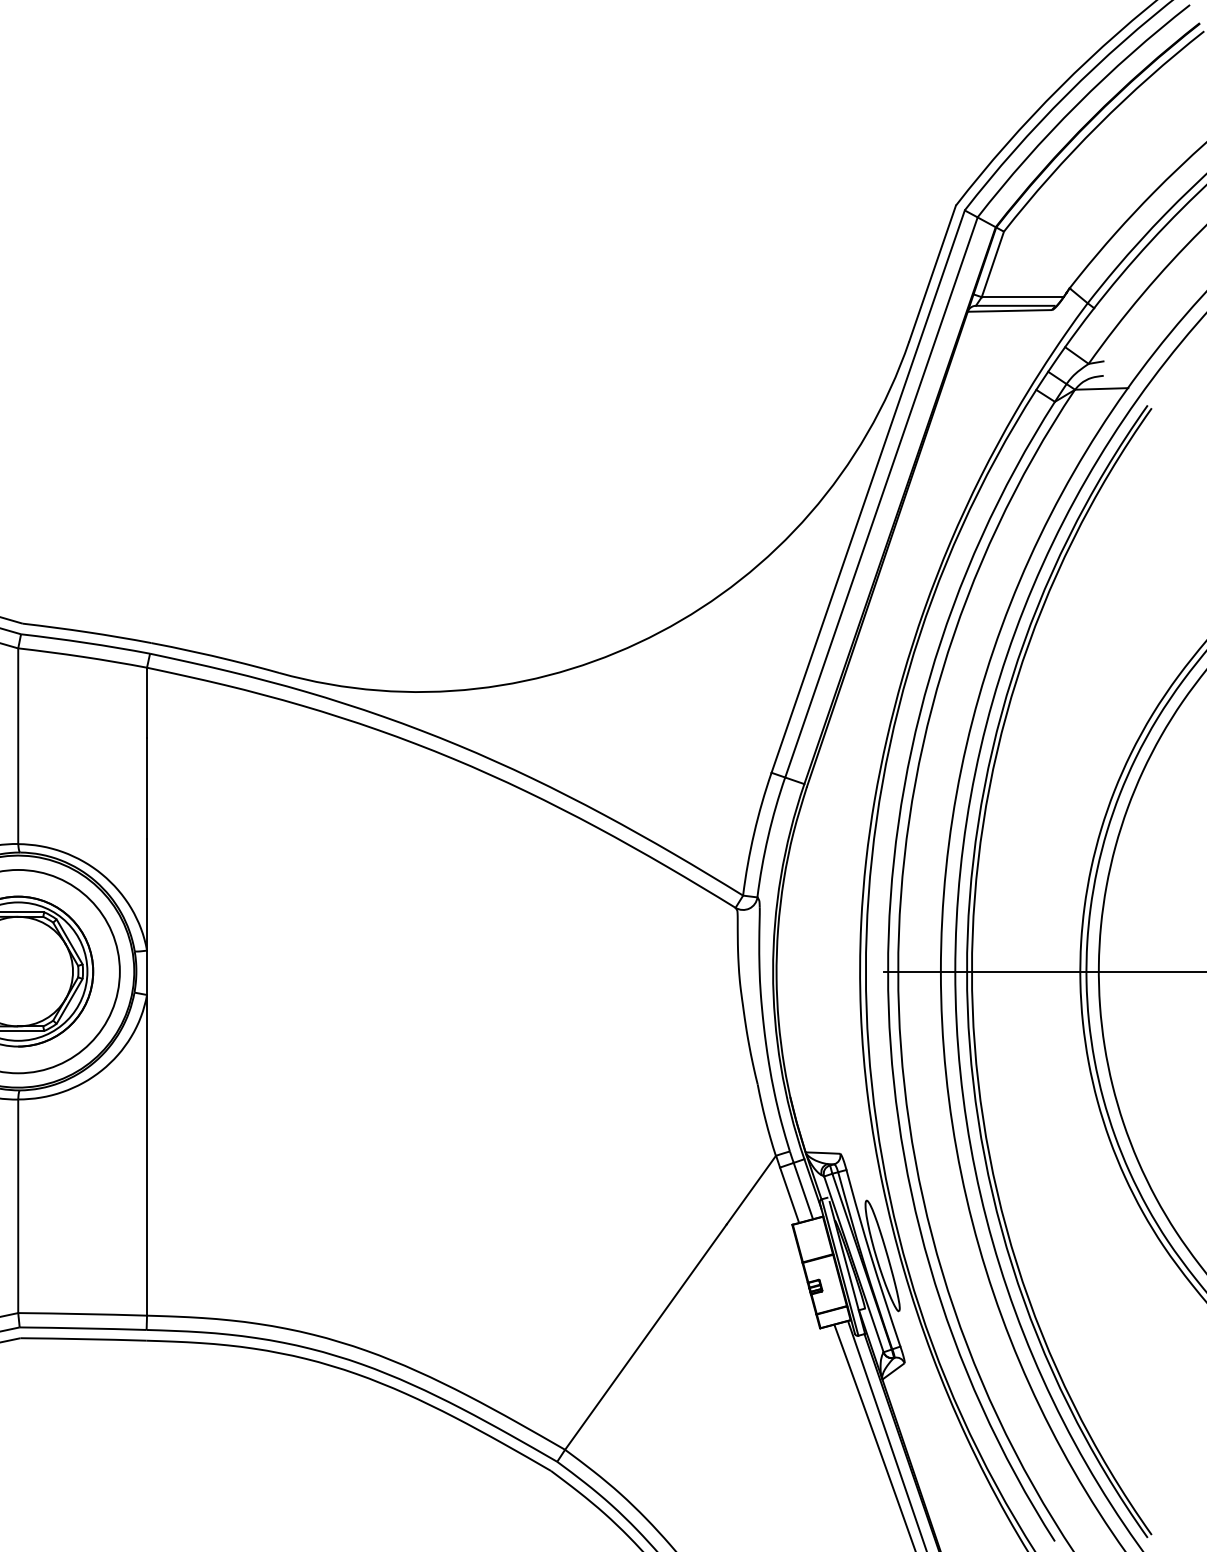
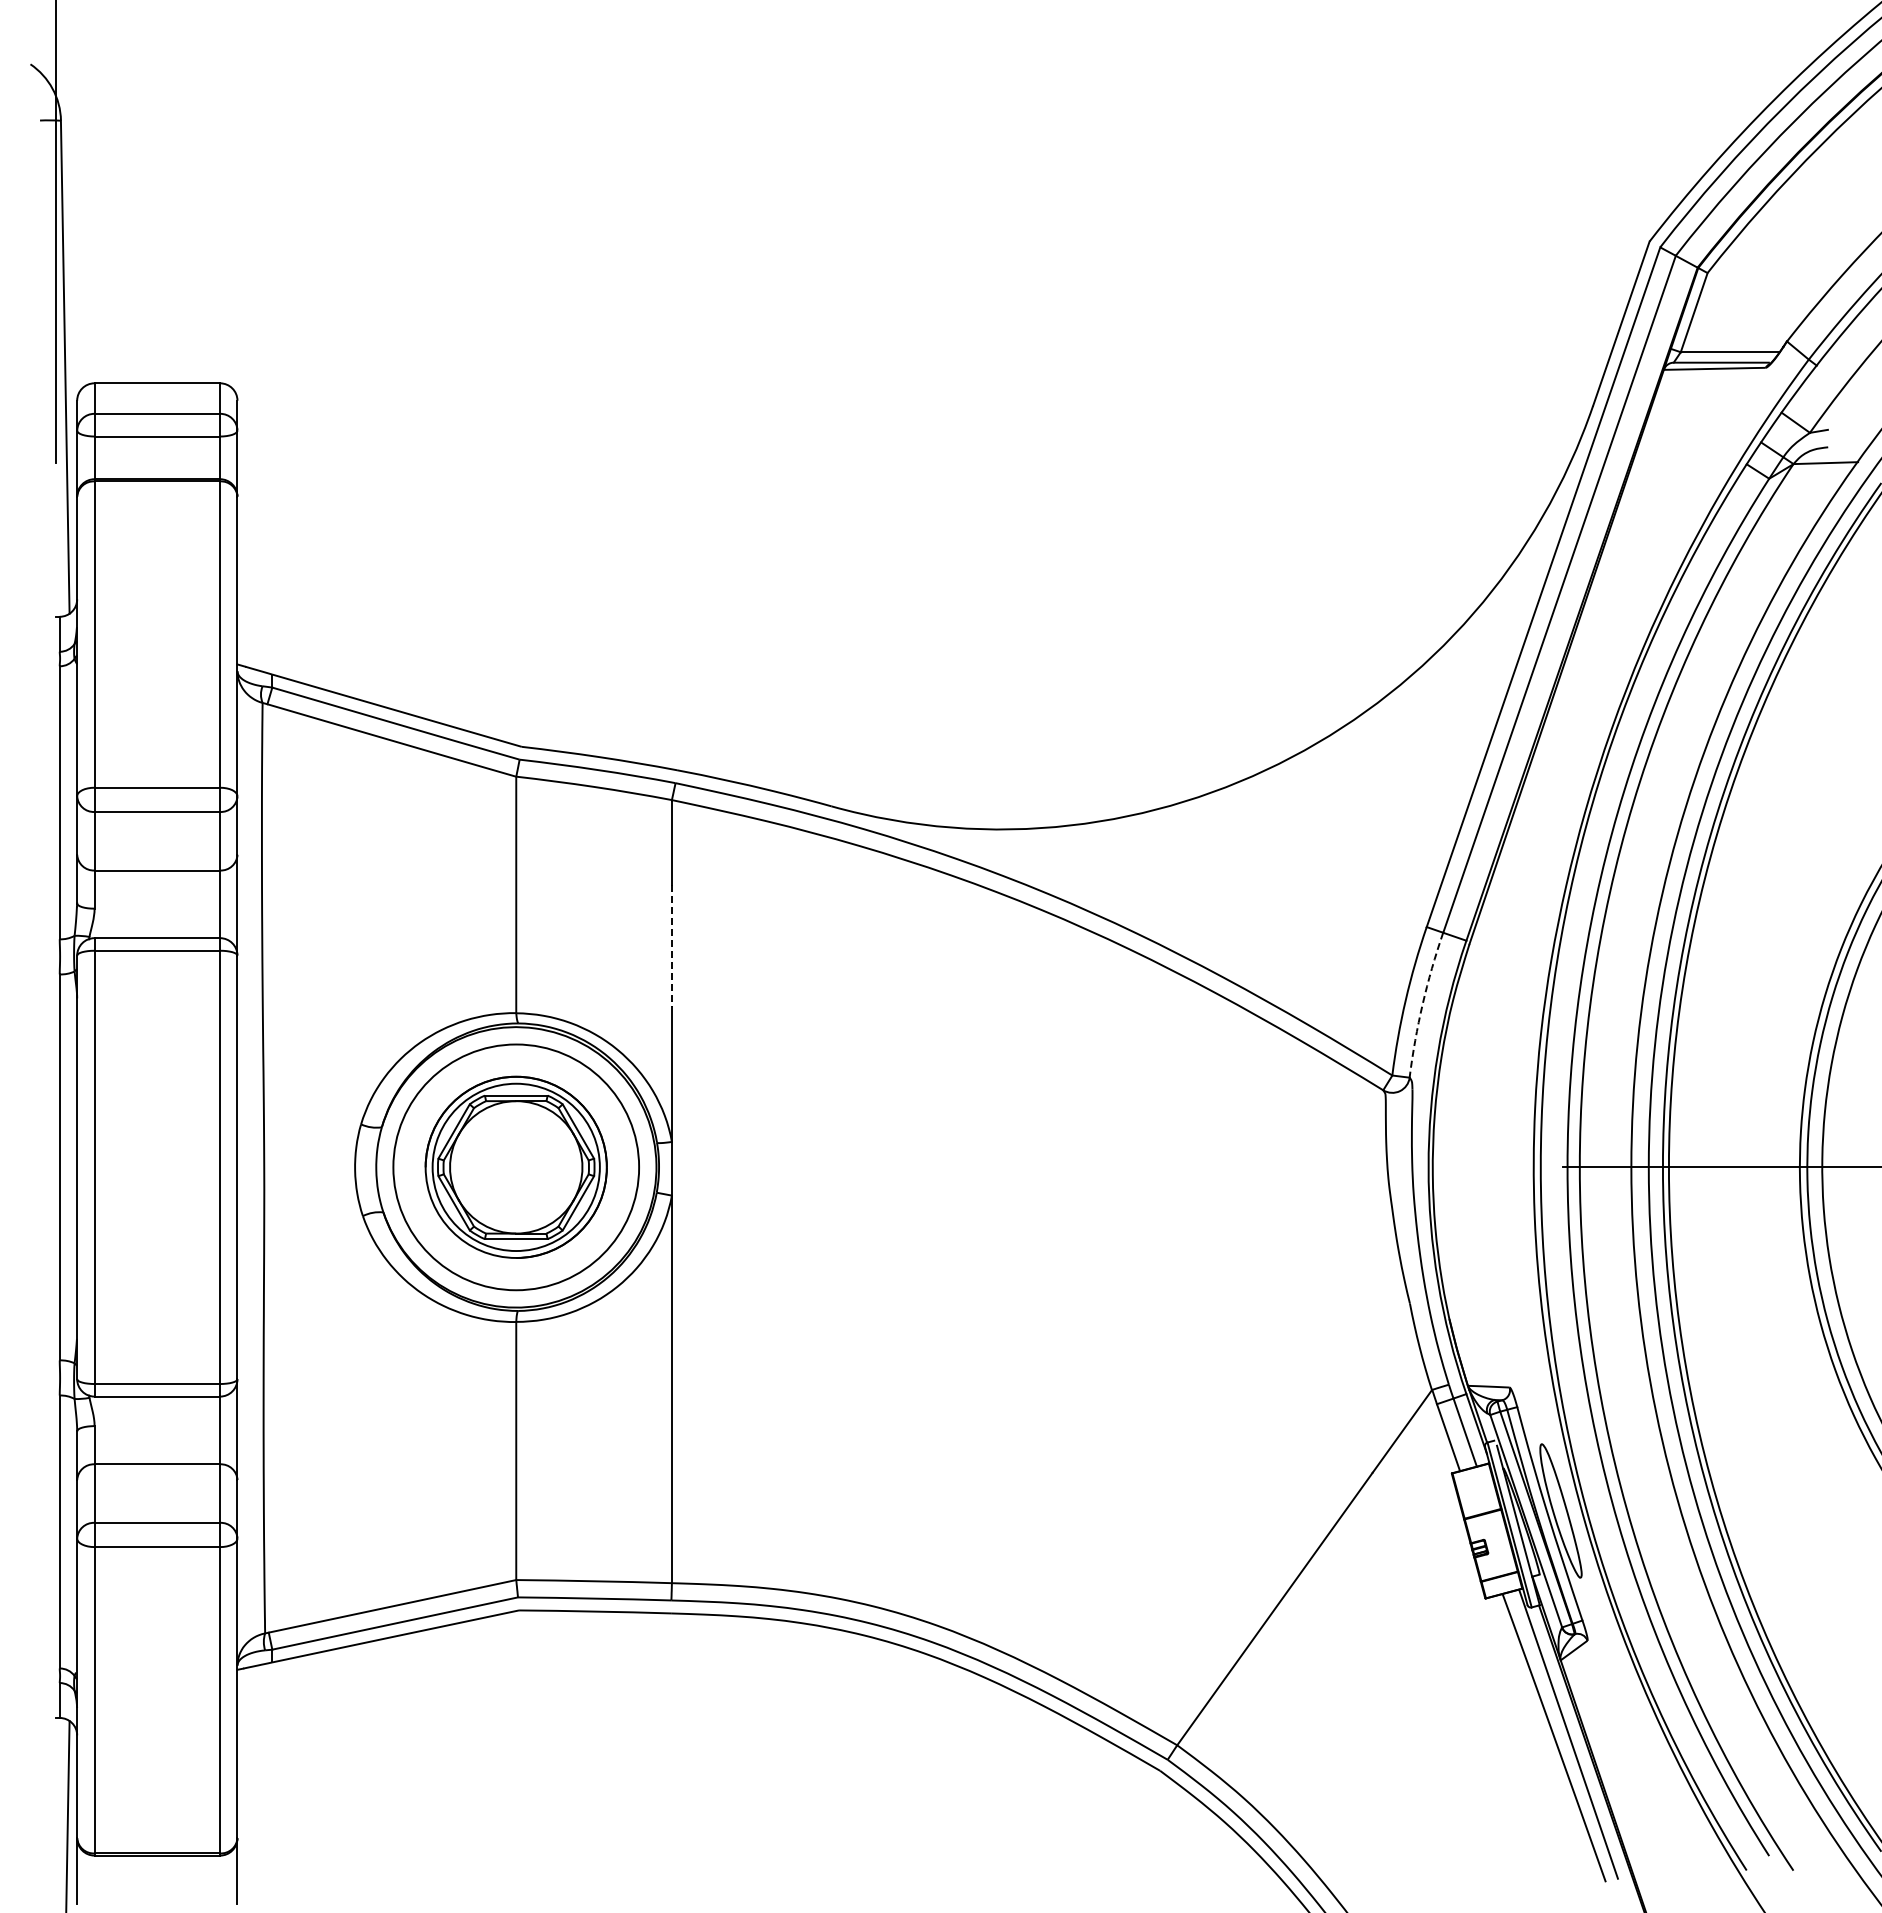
line: (146, 788) -> (671, 946), solid -> dashed
arc: (768, 836) -> (1422, 1004), solid -> dashed

